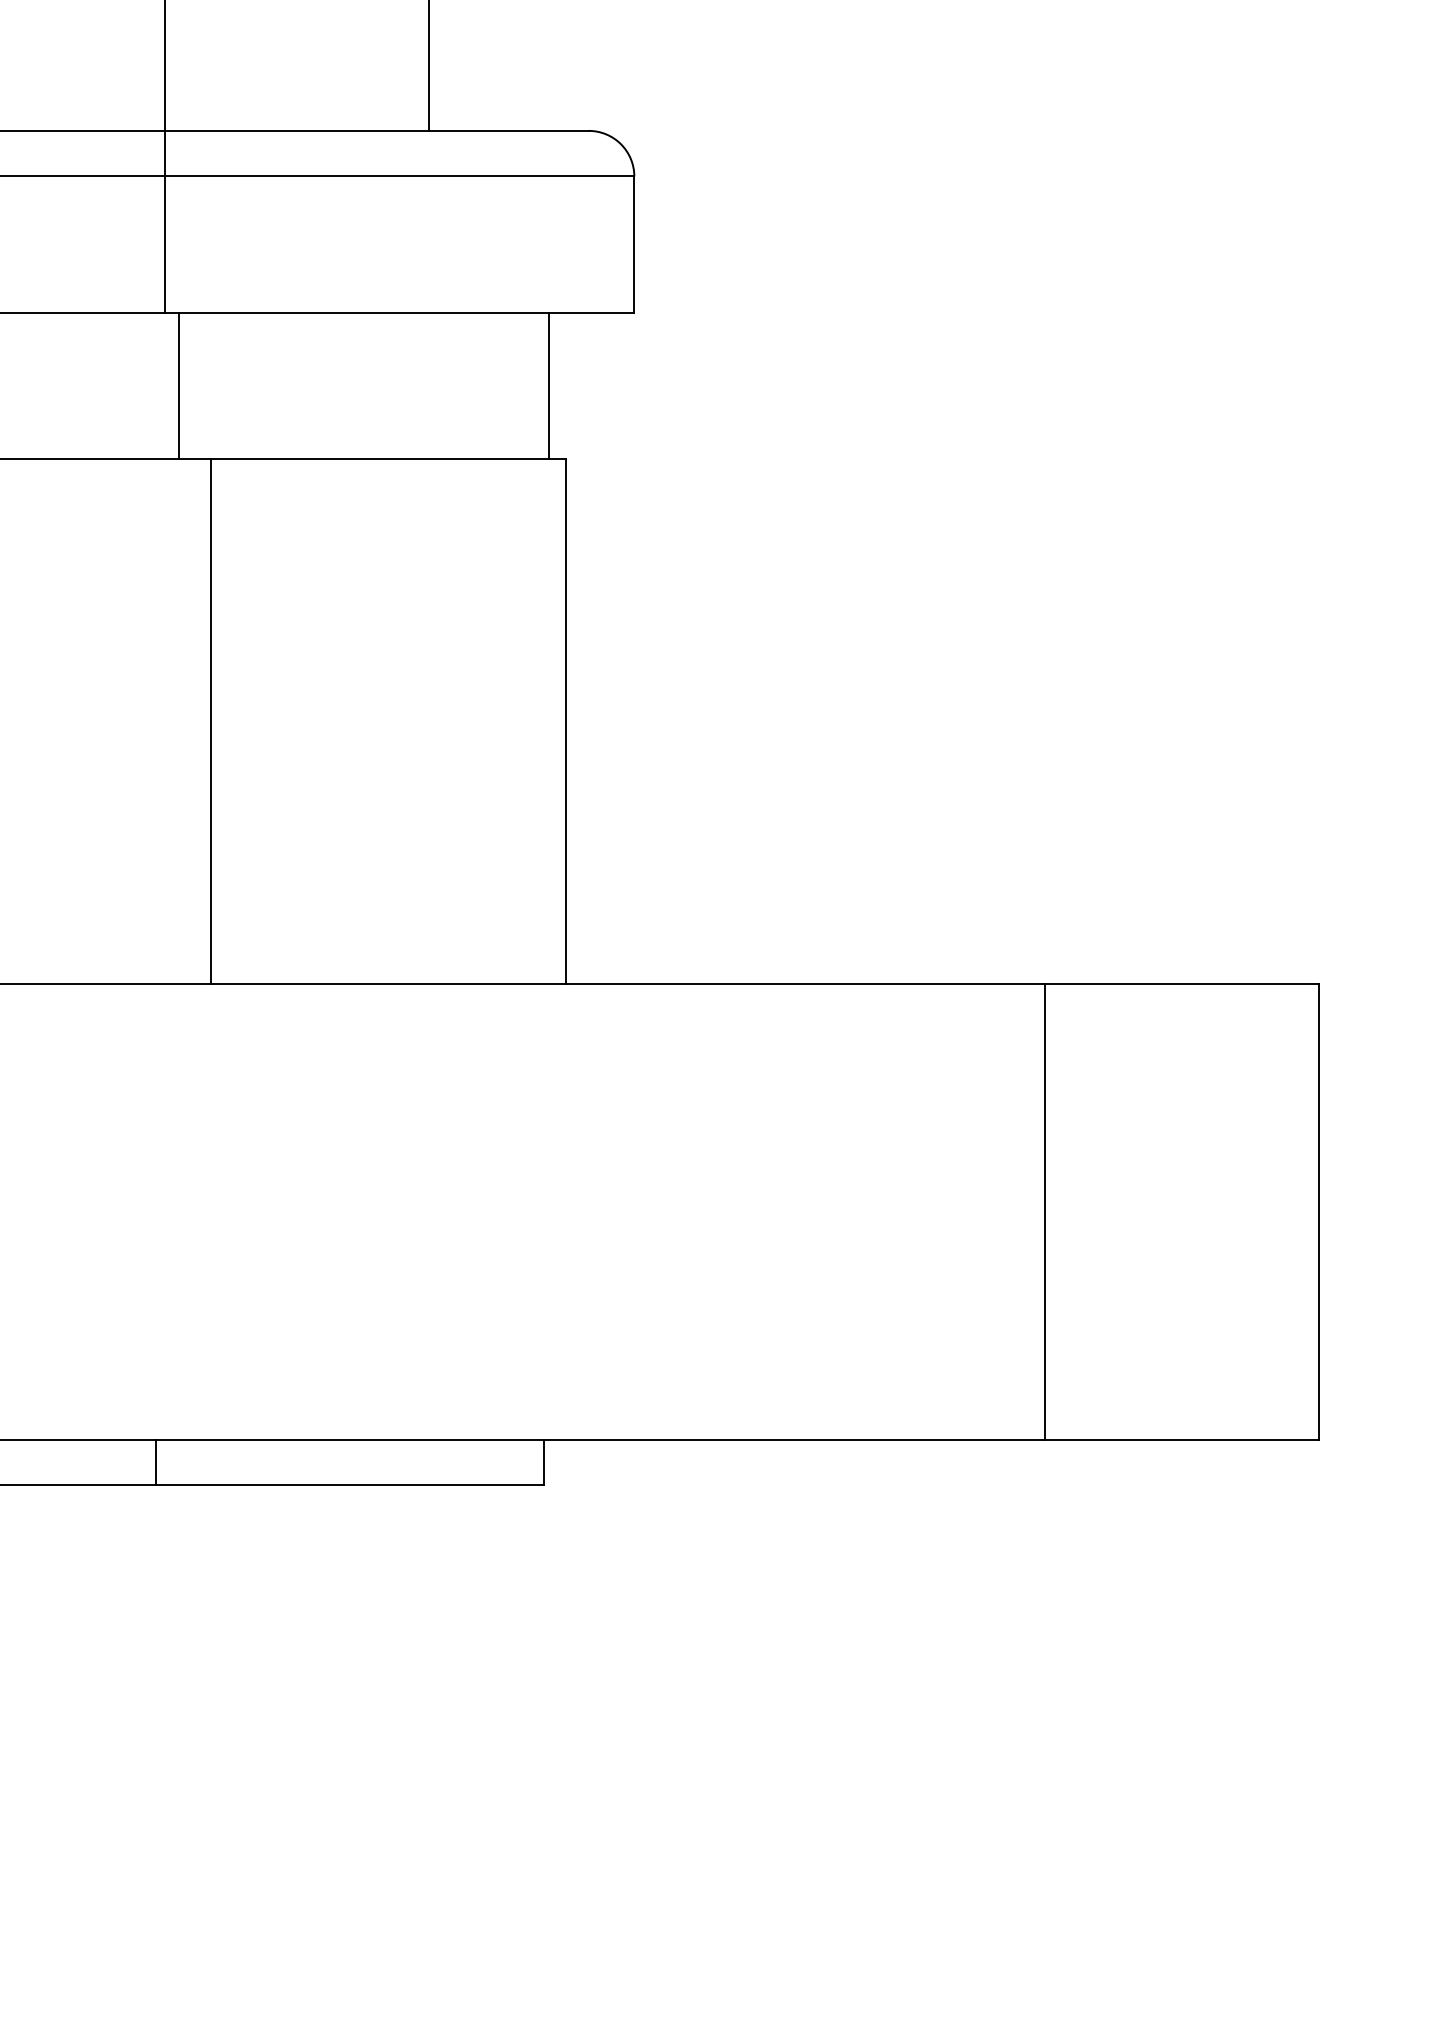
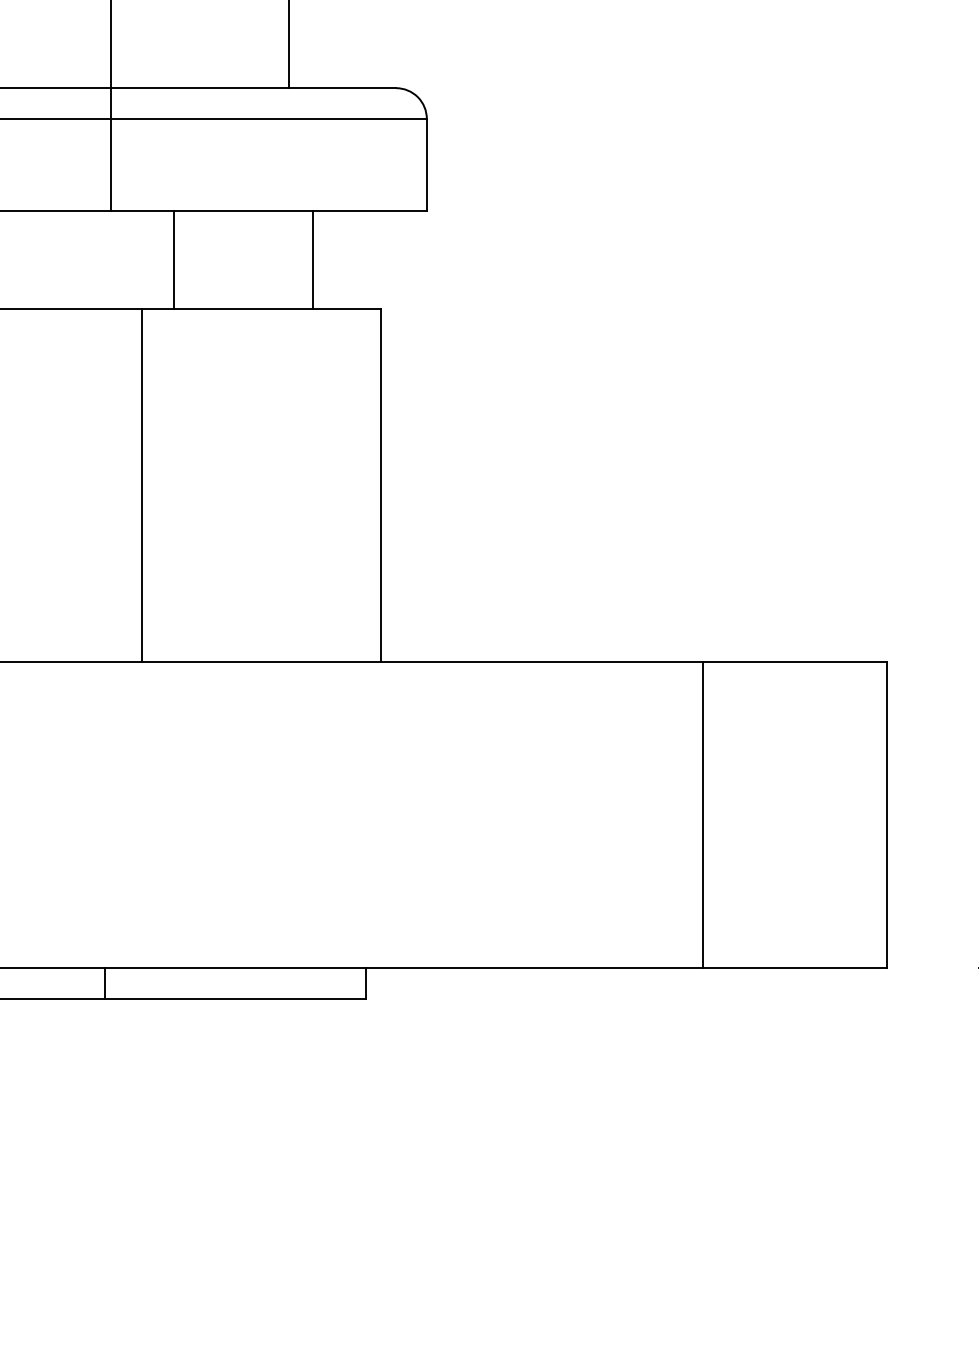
line: (178, 385) -> (174, 259), moved
line: (549, 385) -> (313, 259), moved

